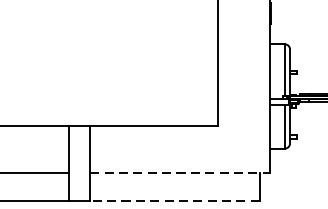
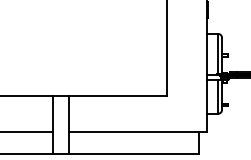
line: (179, 173) -> (137, 132), dashed -> solid
line: (174, 201) -> (133, 154), dashed -> solid

